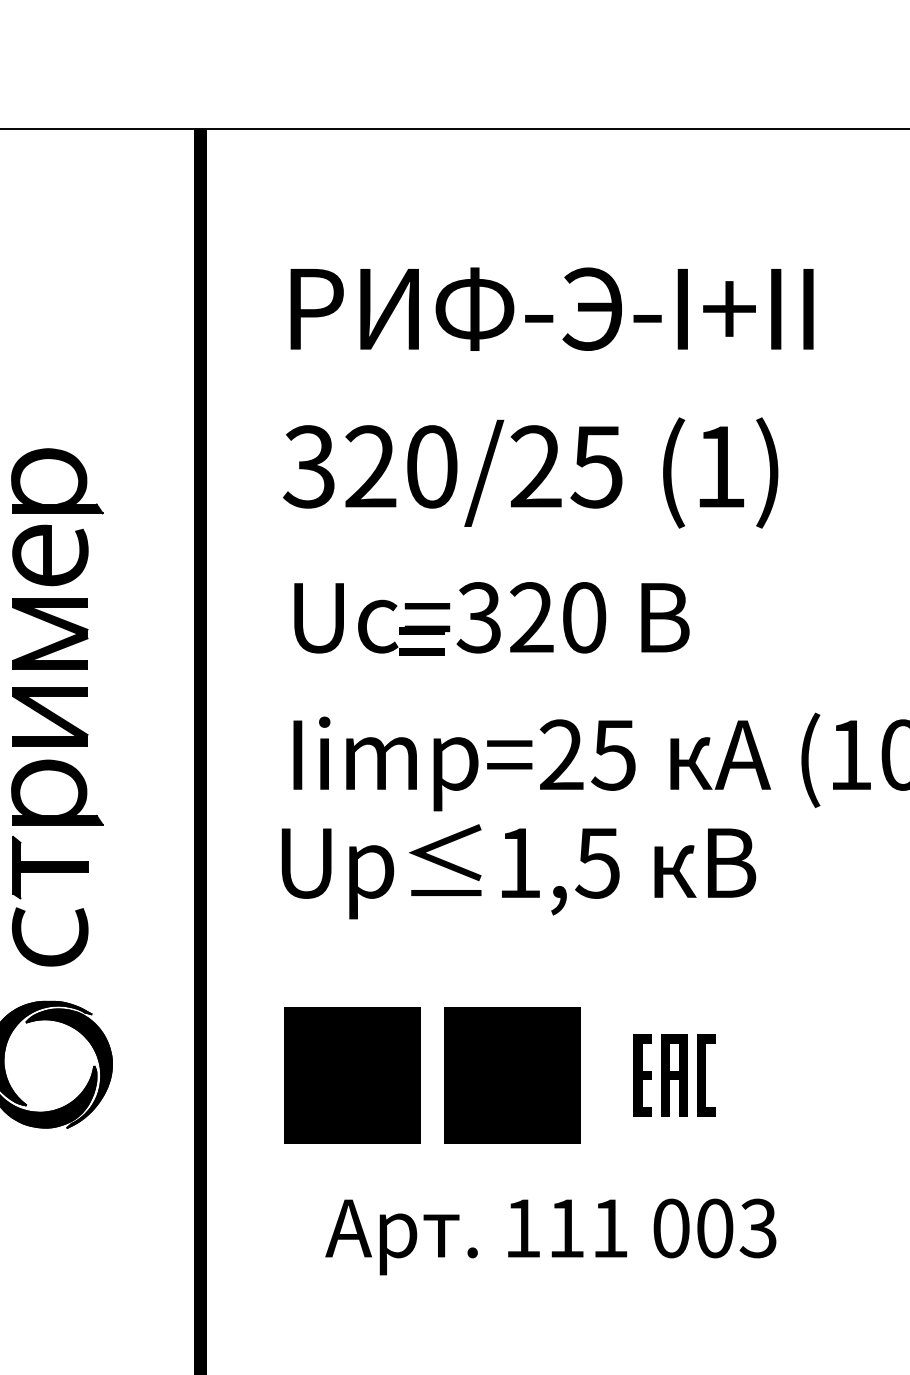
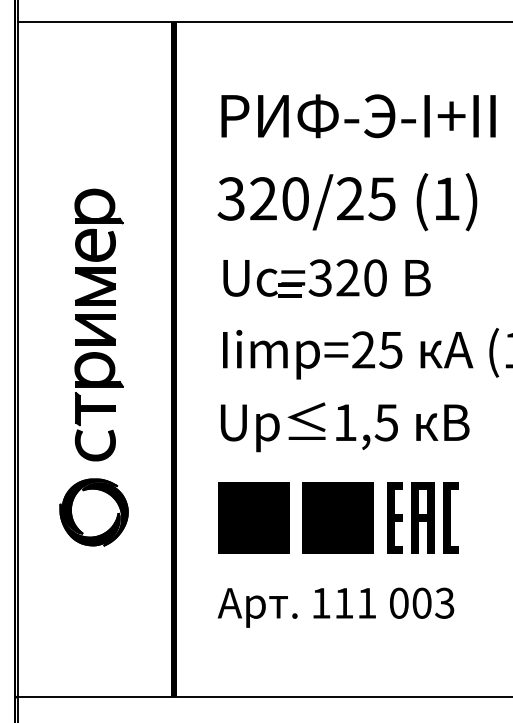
text: (519, 872) -> (345, 427), moved
part: (673, 1074) -> (422, 517), size x1.67
text: (550, 1236) -> (335, 607), moved

